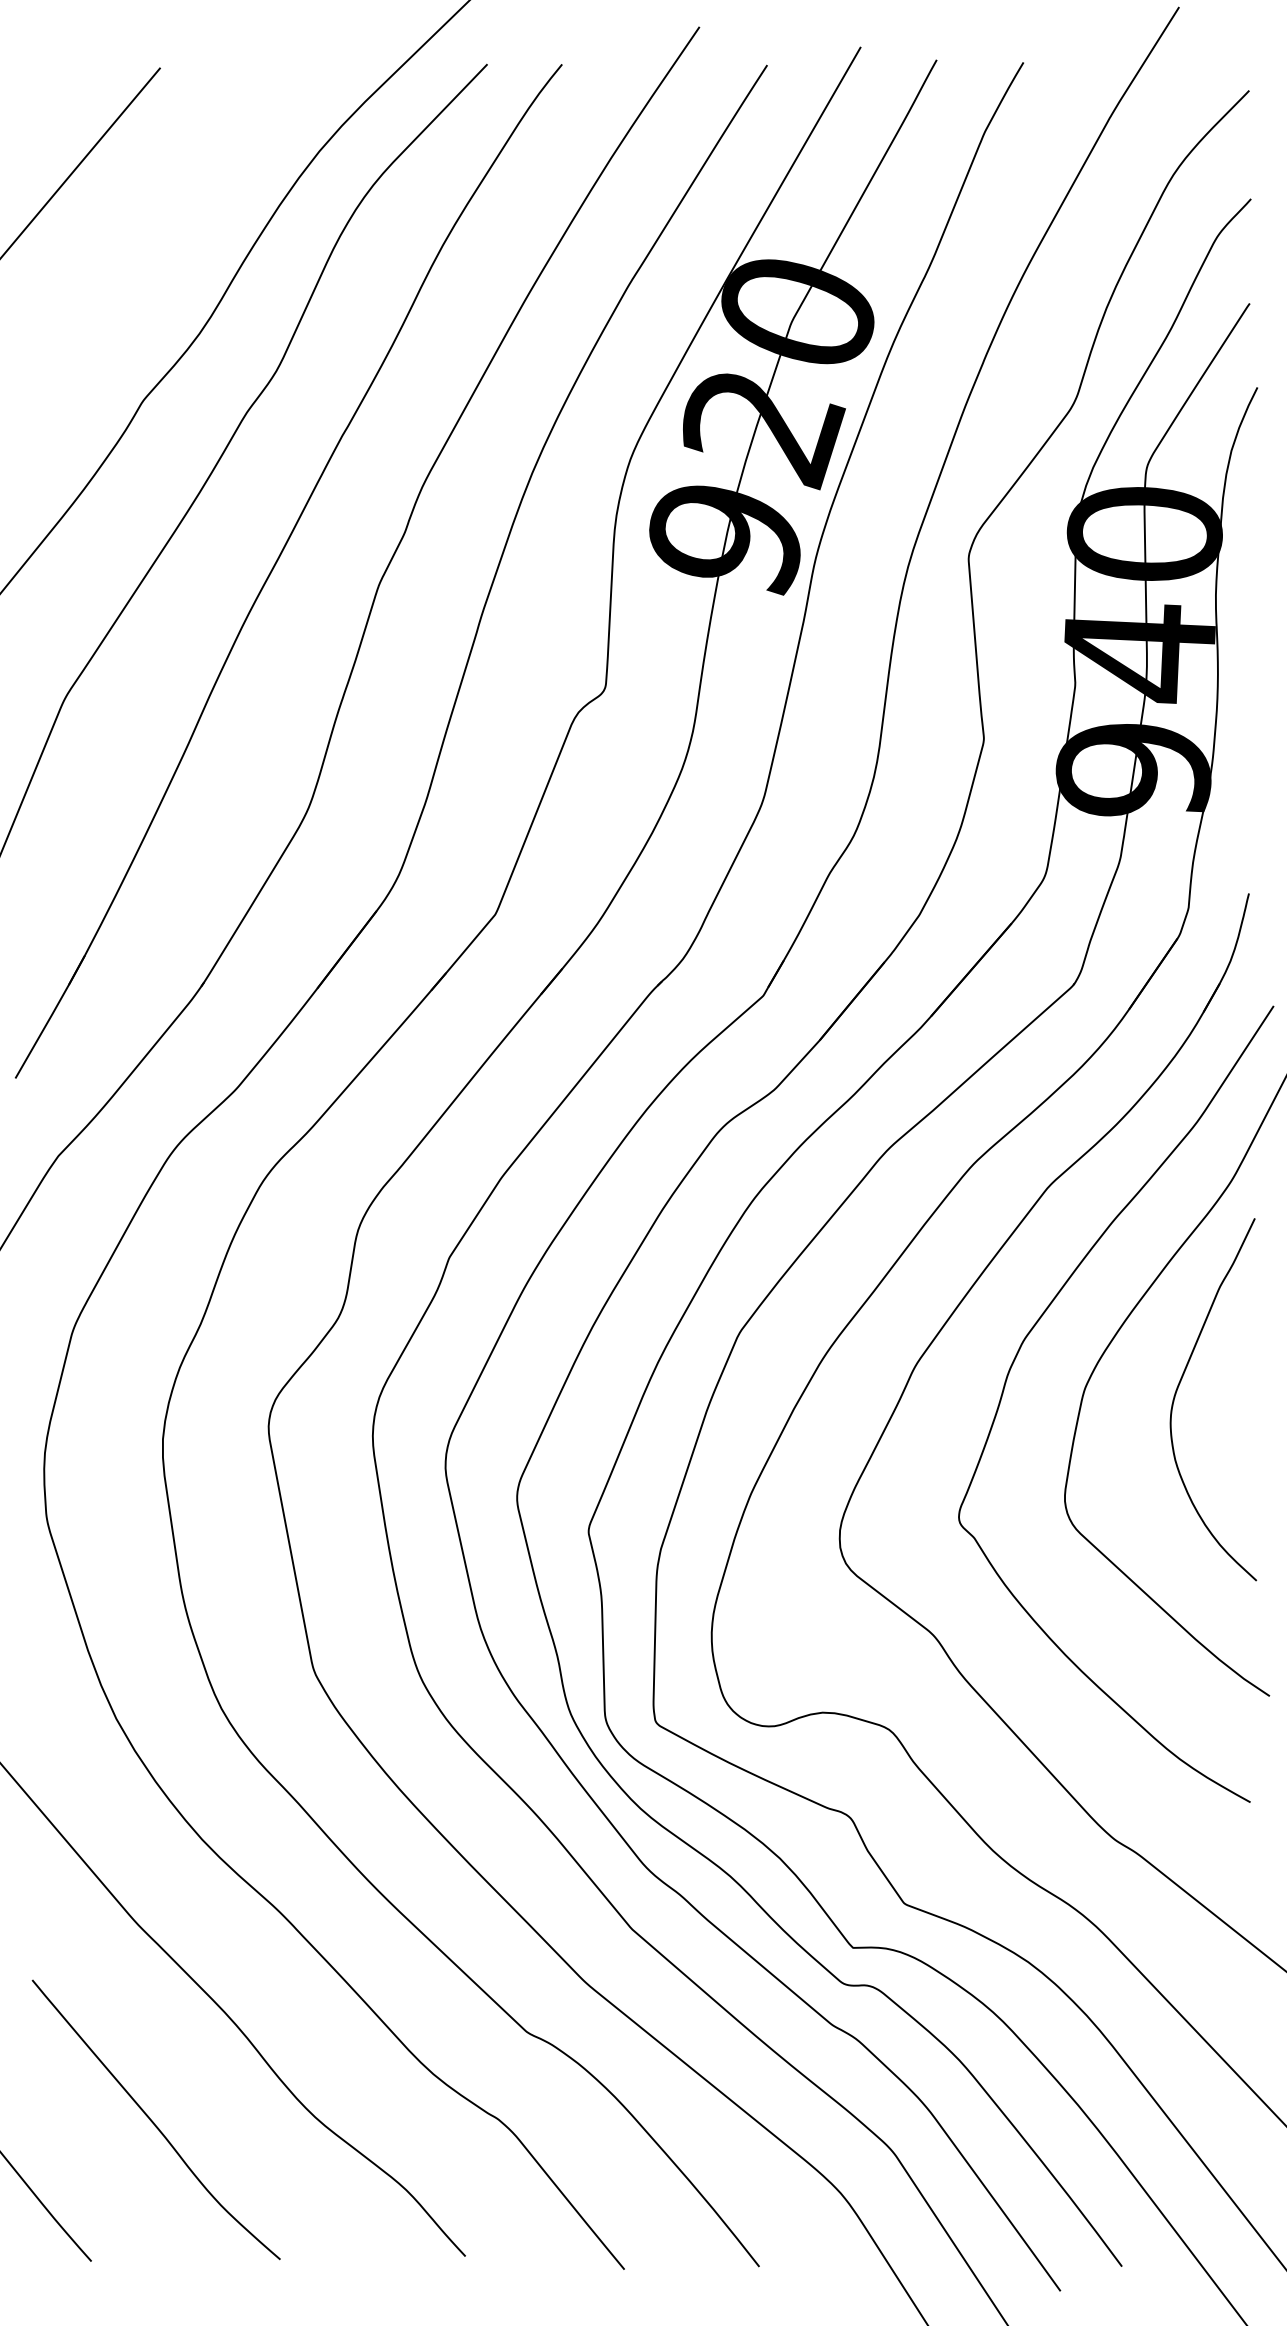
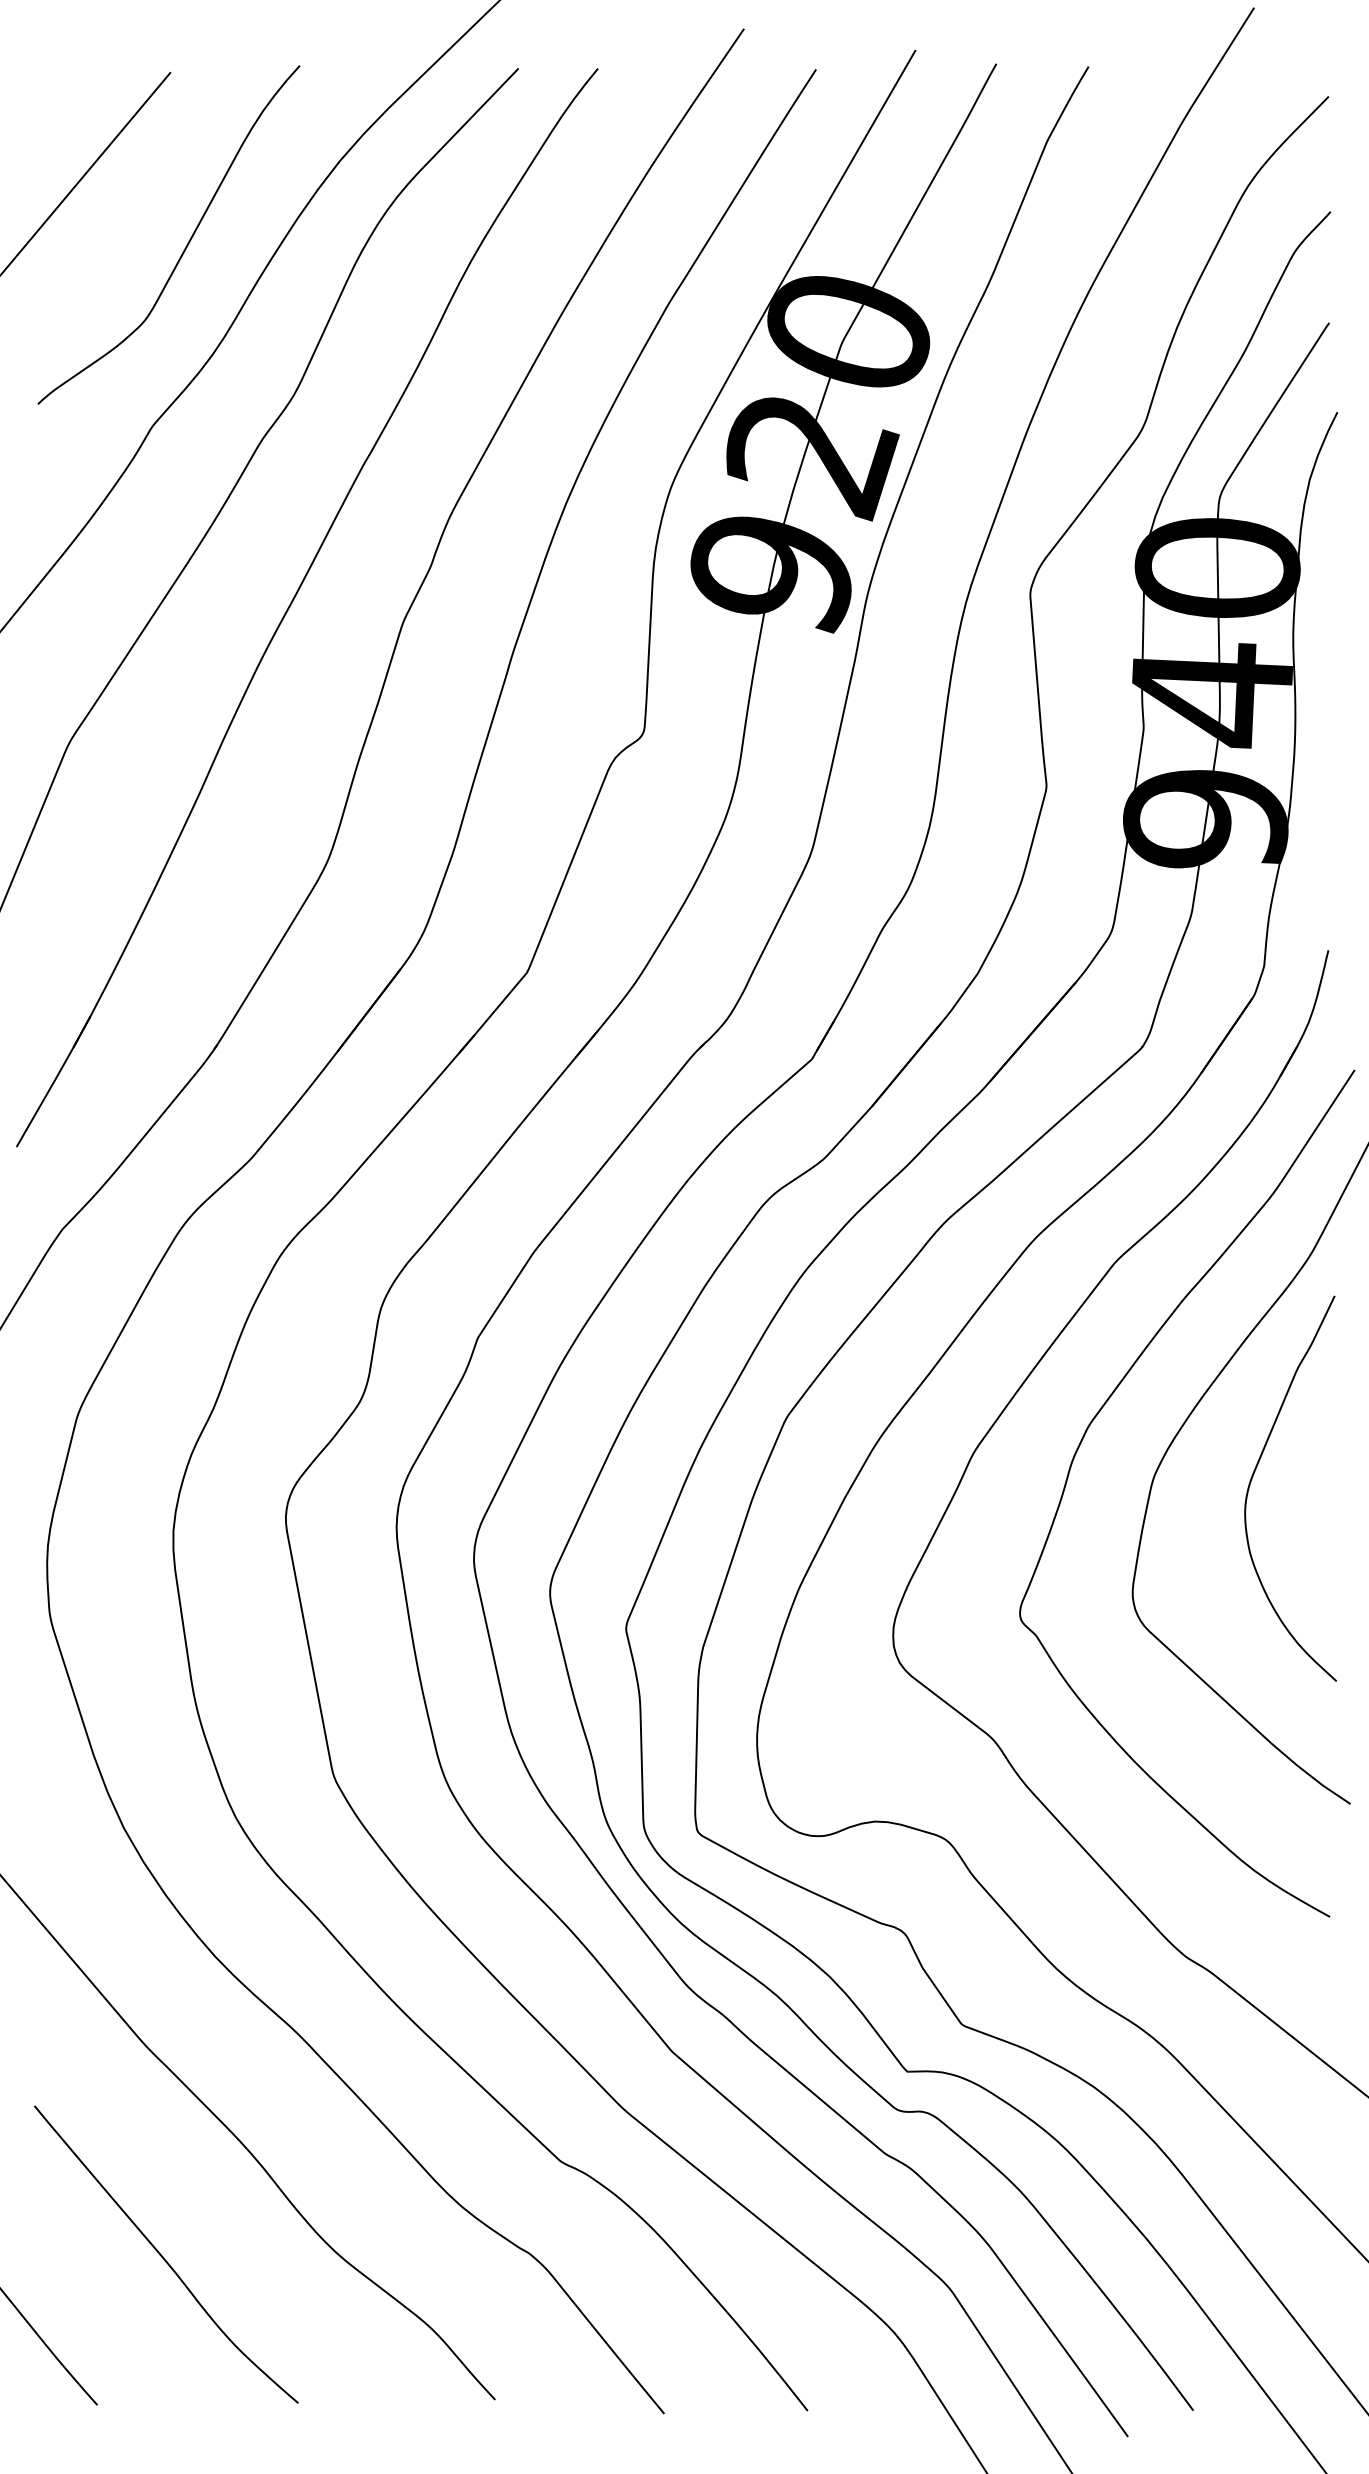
curve: (175, 229) -> (186, 244), added

